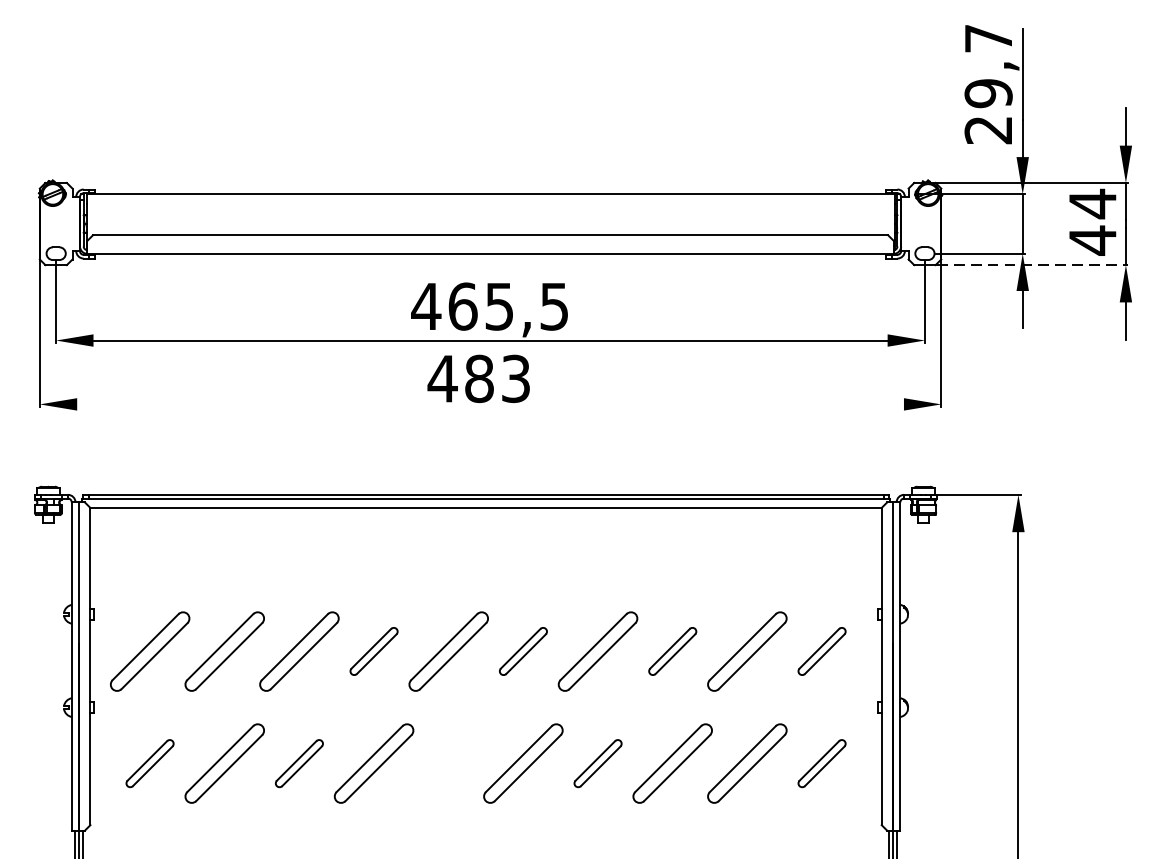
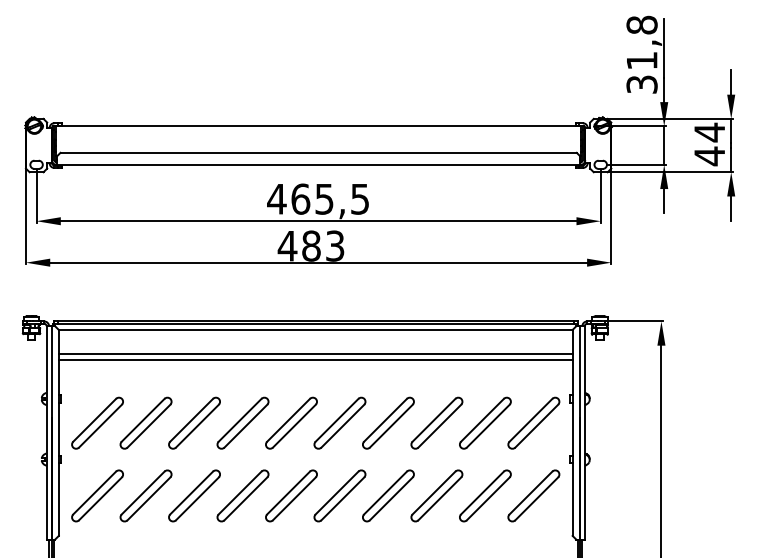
text: (987, 83) -> (641, 54), 29,7 -> 31,8
line: (1033, 265) -> (671, 172), dashed -> solid
line: (490, 404) -> (318, 262), added
line: (485, 544) -> (315, 353), added
line: (485, 555) -> (315, 360), added
part: (373, 650) -> (242, 422), size x1.67
part: (522, 650) -> (339, 422), size x1.67
part: (672, 650) -> (436, 422), size x1.67
part: (821, 650) -> (533, 422), size x1.67
part: (149, 762) -> (97, 495), size x1.67
part: (299, 762) -> (194, 495), size x1.67
part: (448, 762) -> (291, 495), added
part: (598, 762) -> (388, 495), size x1.67
part: (821, 762) -> (533, 495), size x1.67

